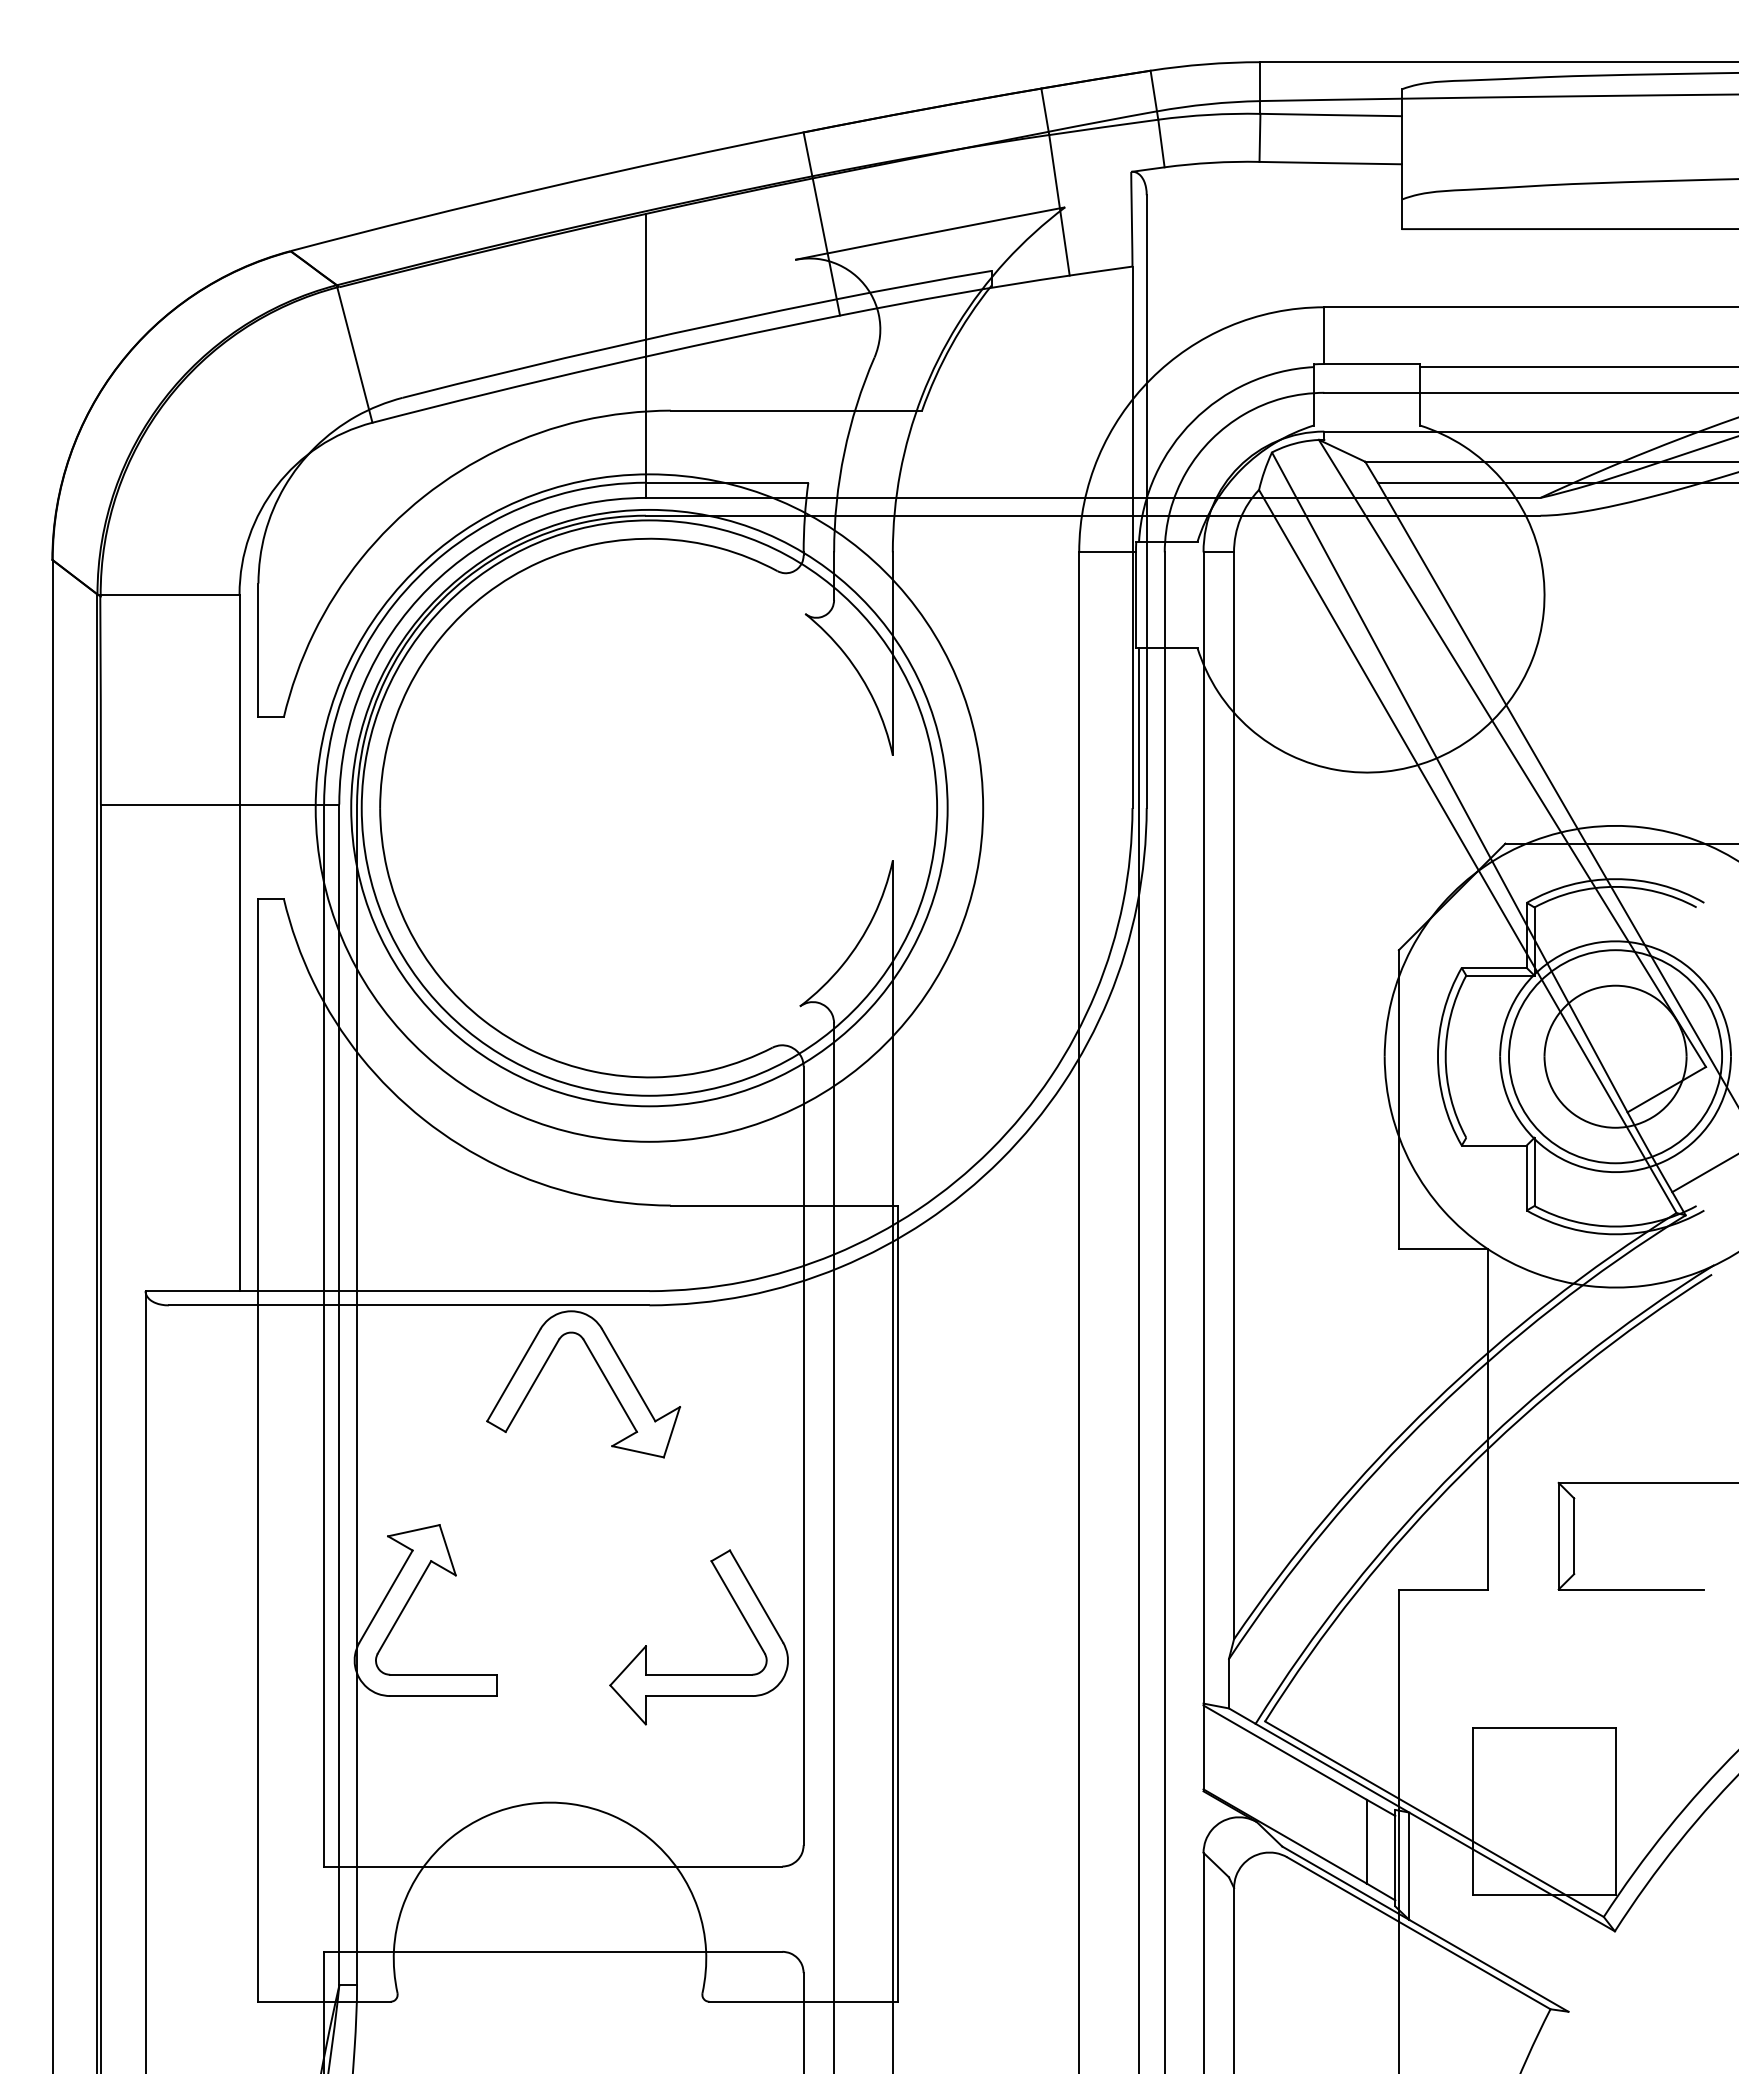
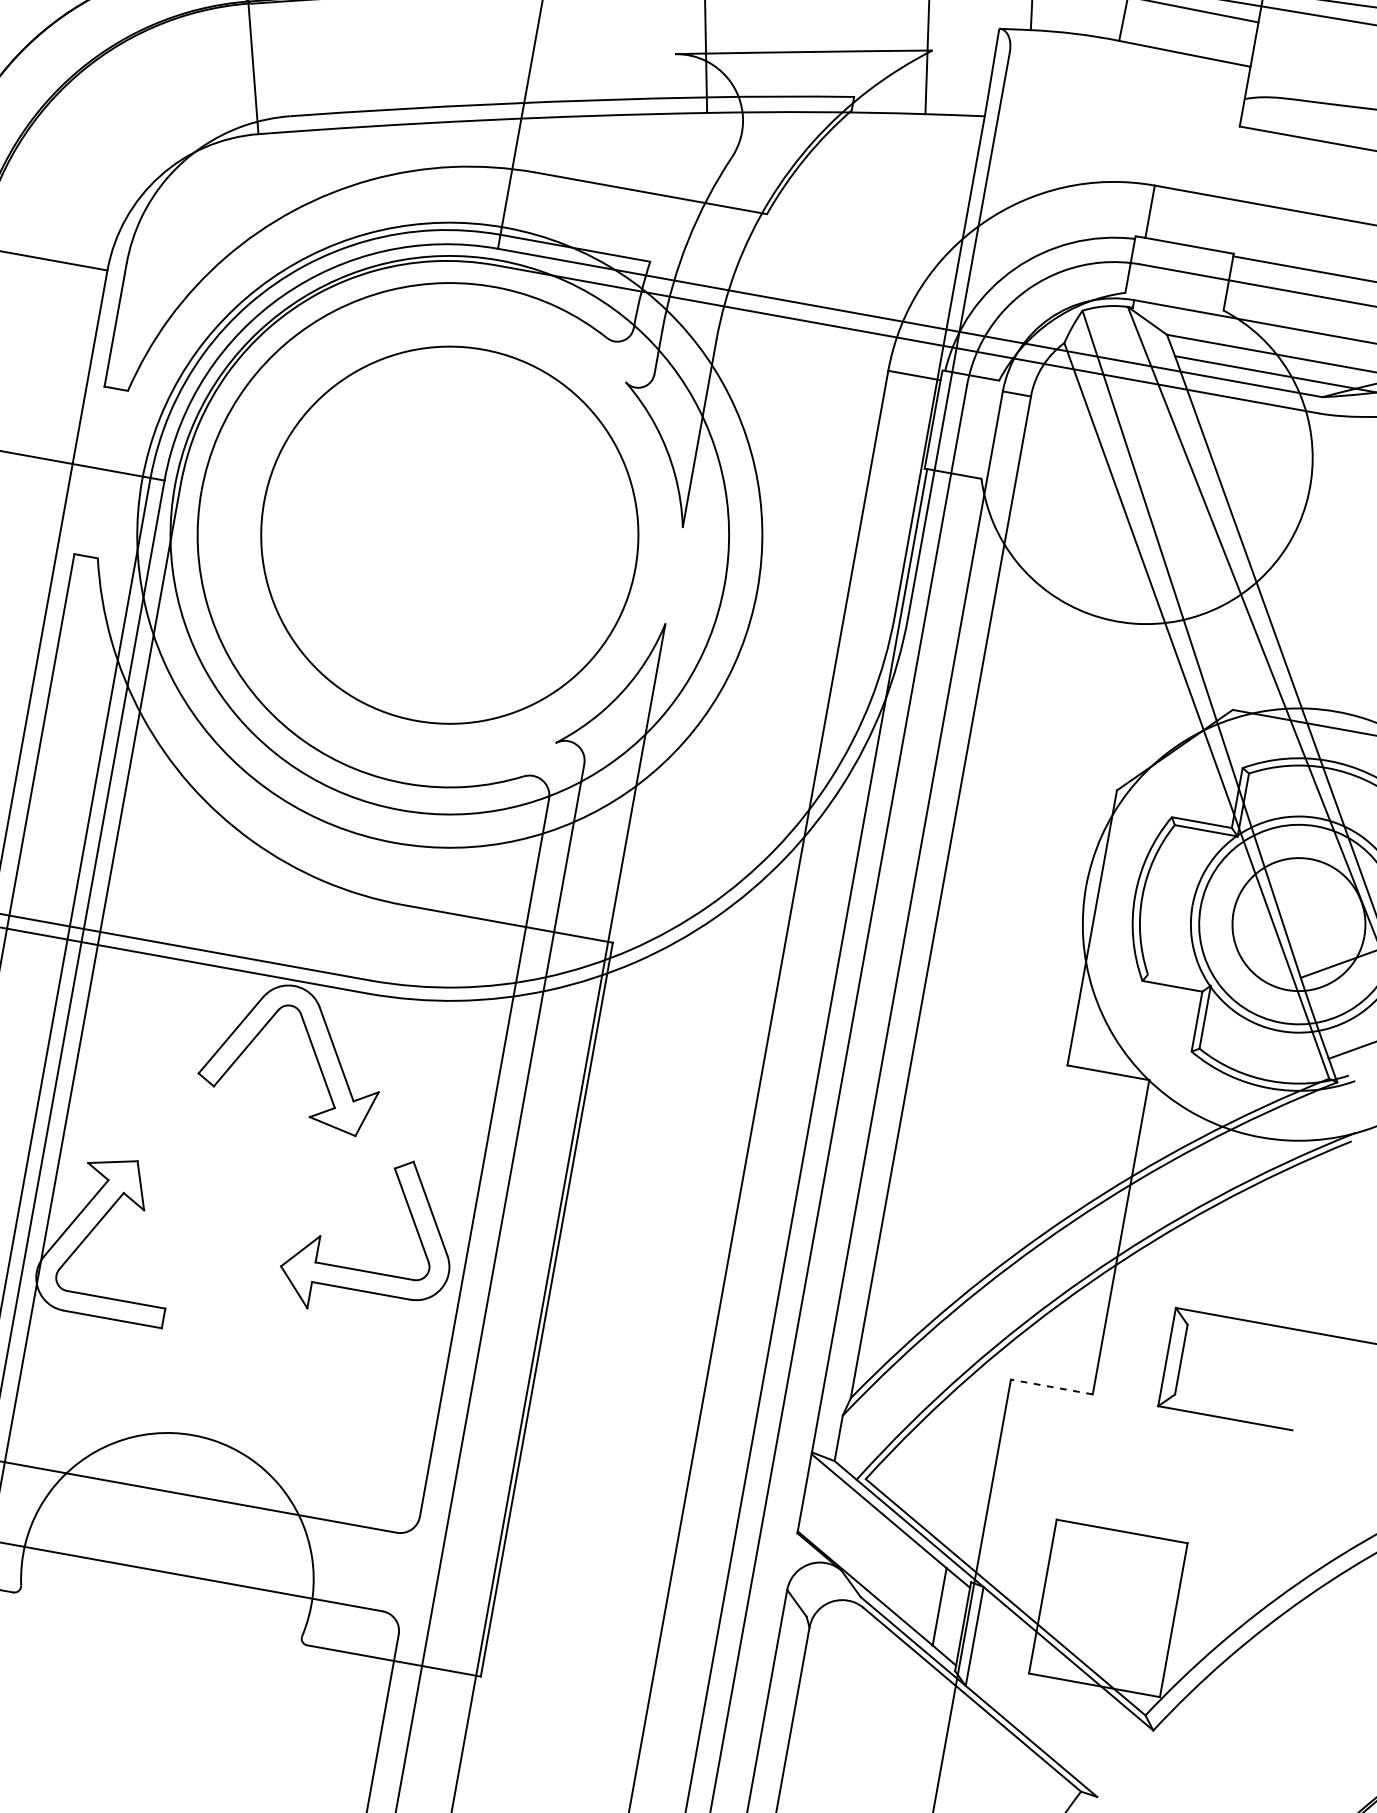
circle: (649, 807) -> (449, 534), size x0.7
line: (1442, 1589) -> (1051, 1386), solid -> dashed
part: (698, 1674) -> (364, 1270), moved

